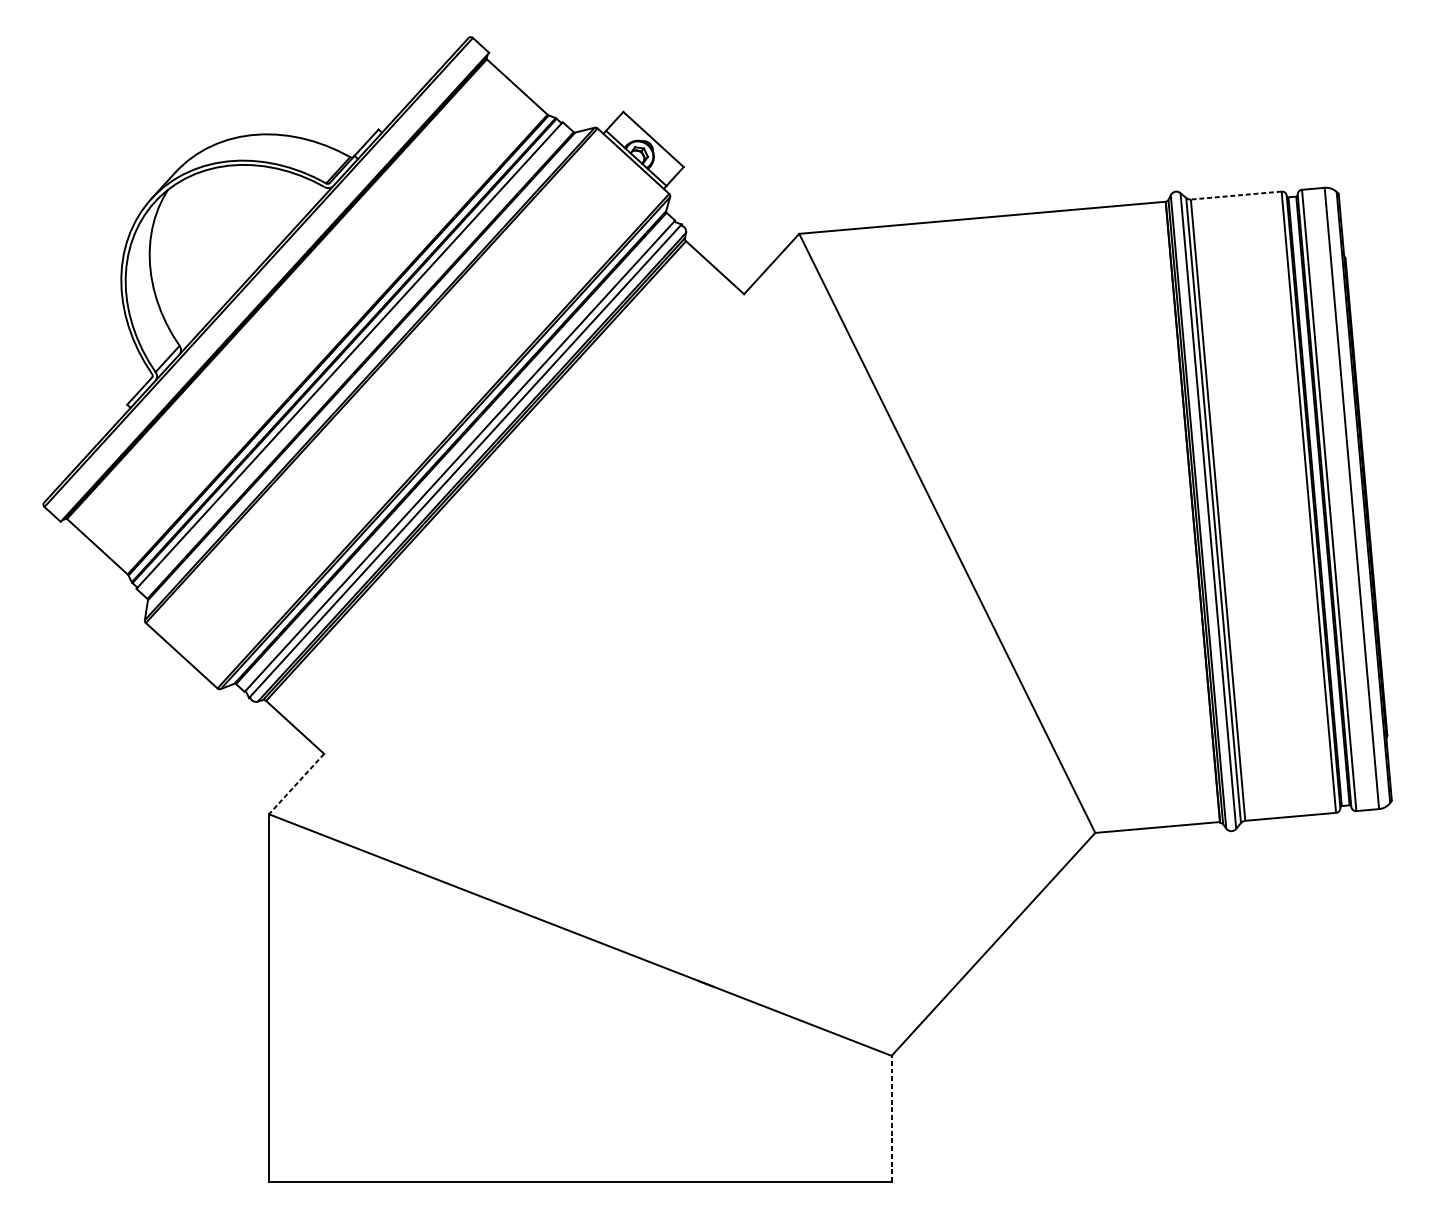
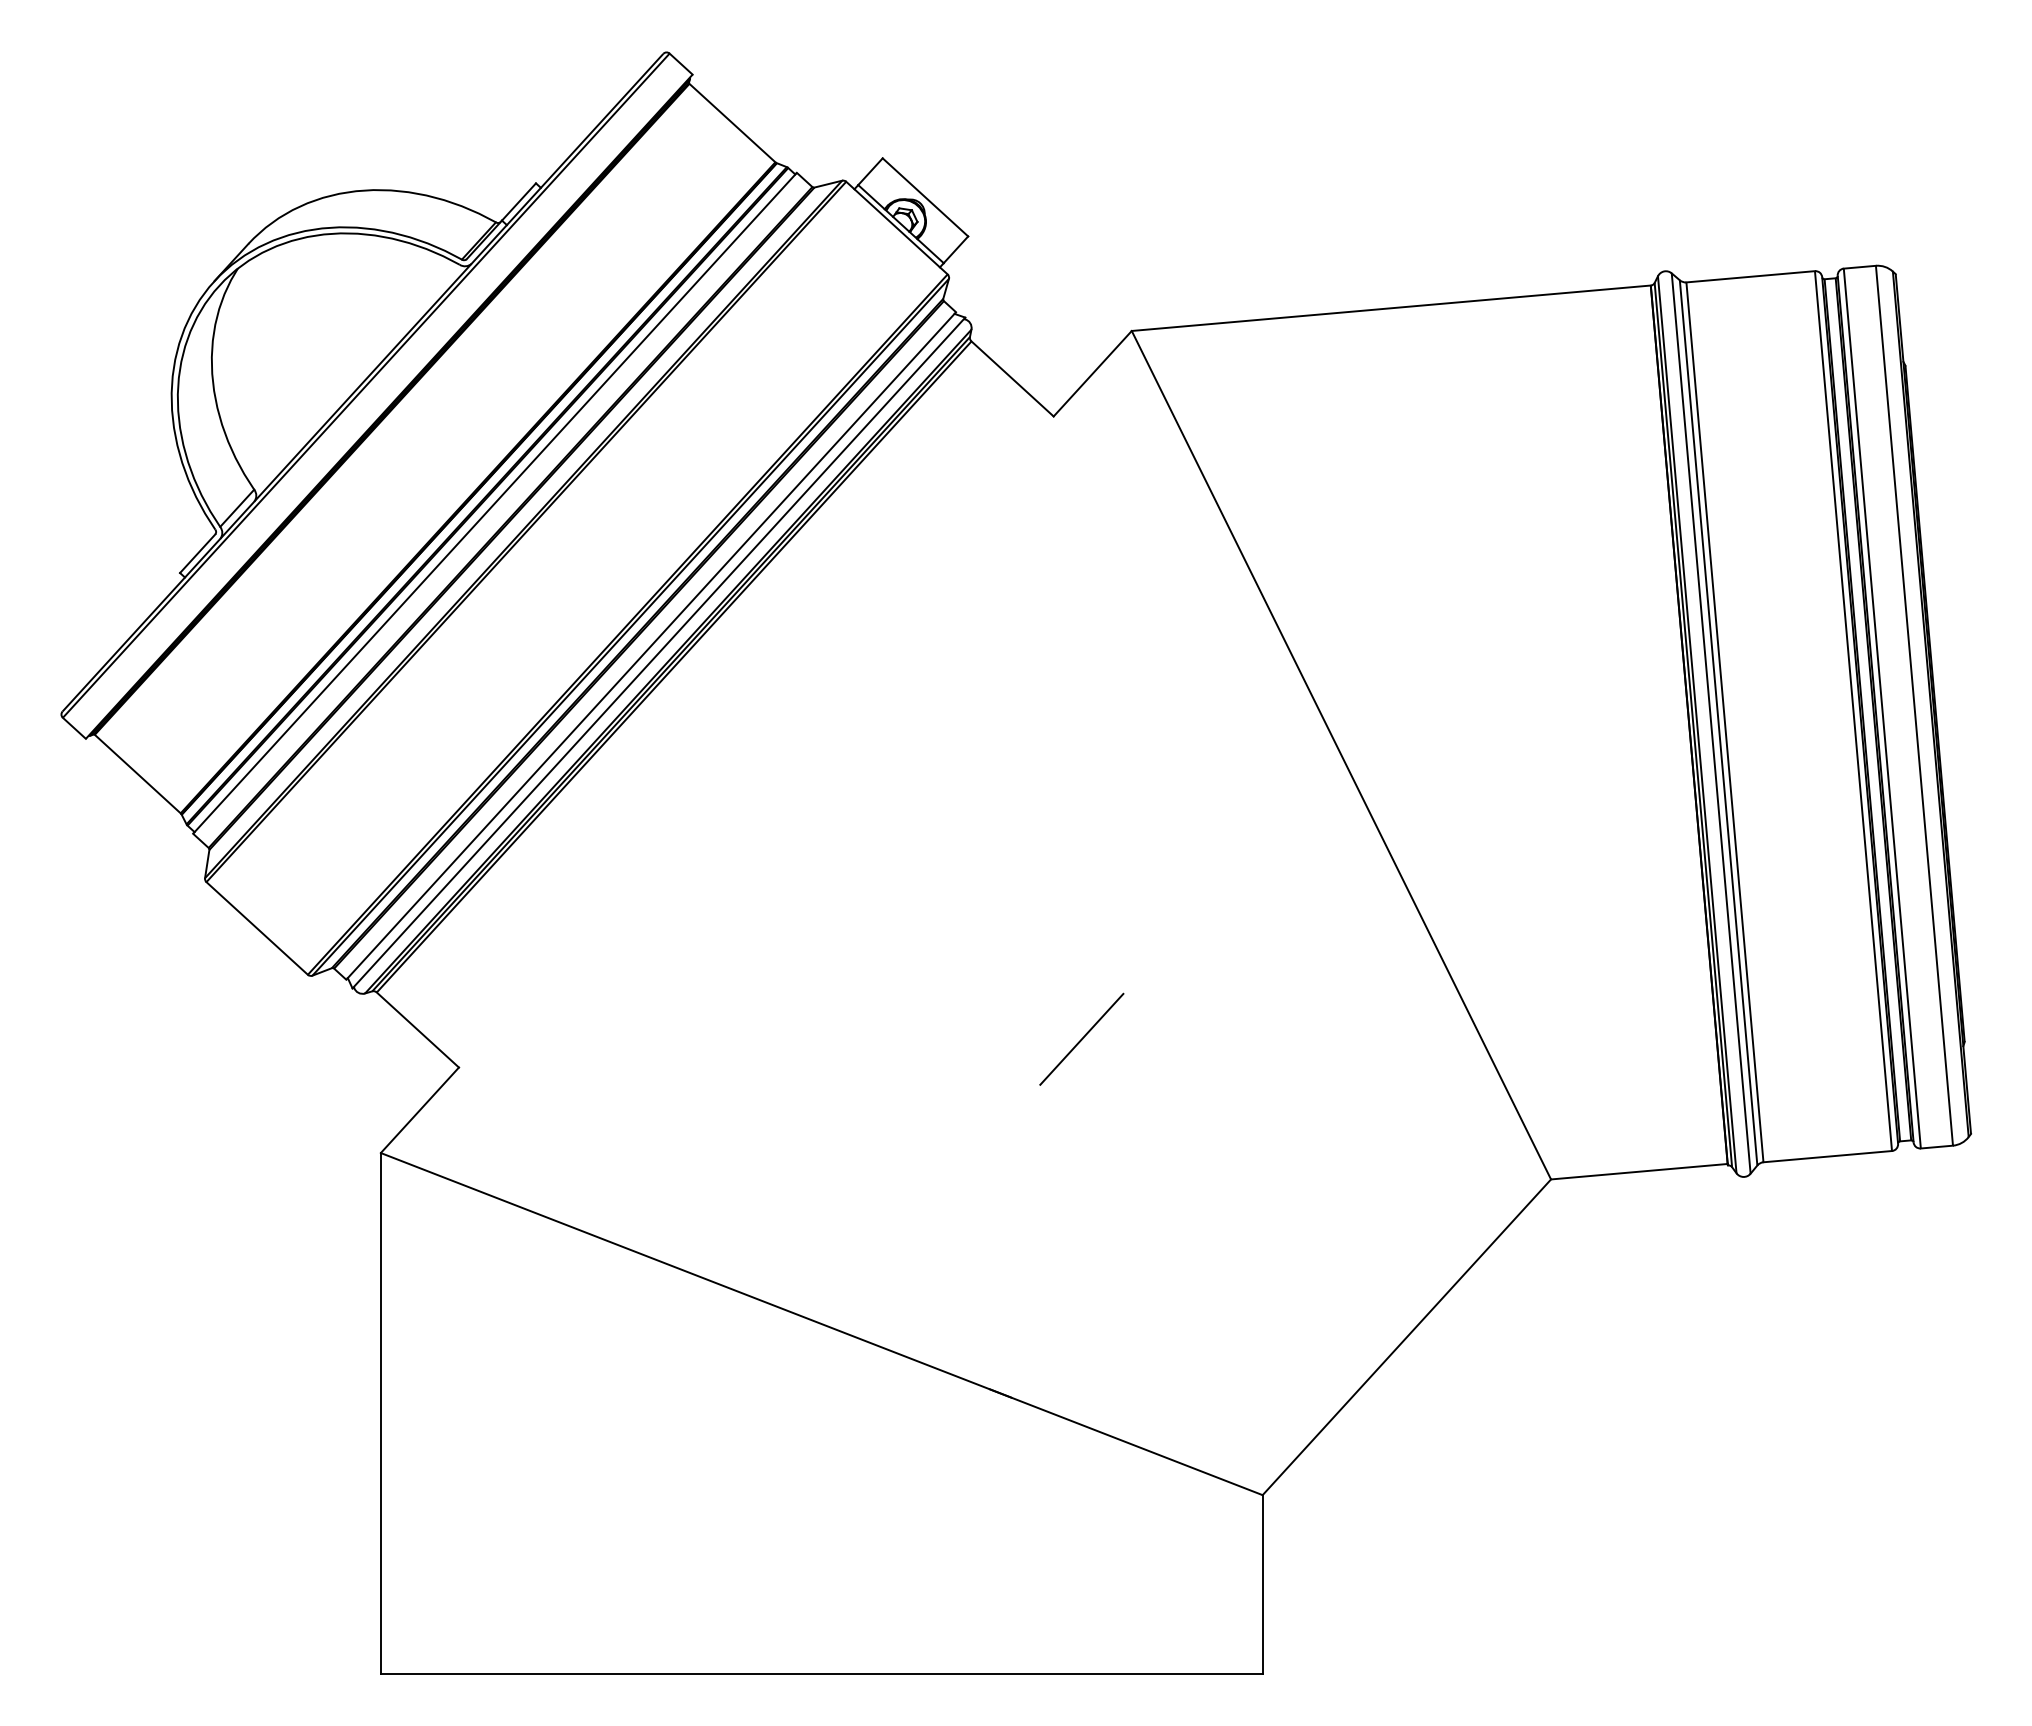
line: (1236, 195) -> (1750, 276), dashed -> solid
line: (763, 733) -> (1081, 1038), added
line: (296, 784) -> (419, 1110), dashed -> solid
line: (891, 1118) -> (1262, 1584), dashed -> solid

